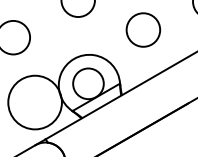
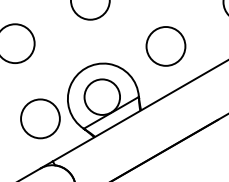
circle: (143, 29) -> (166, 45), moved
circle: (34, 102) -> (39, 118), size x0.62

